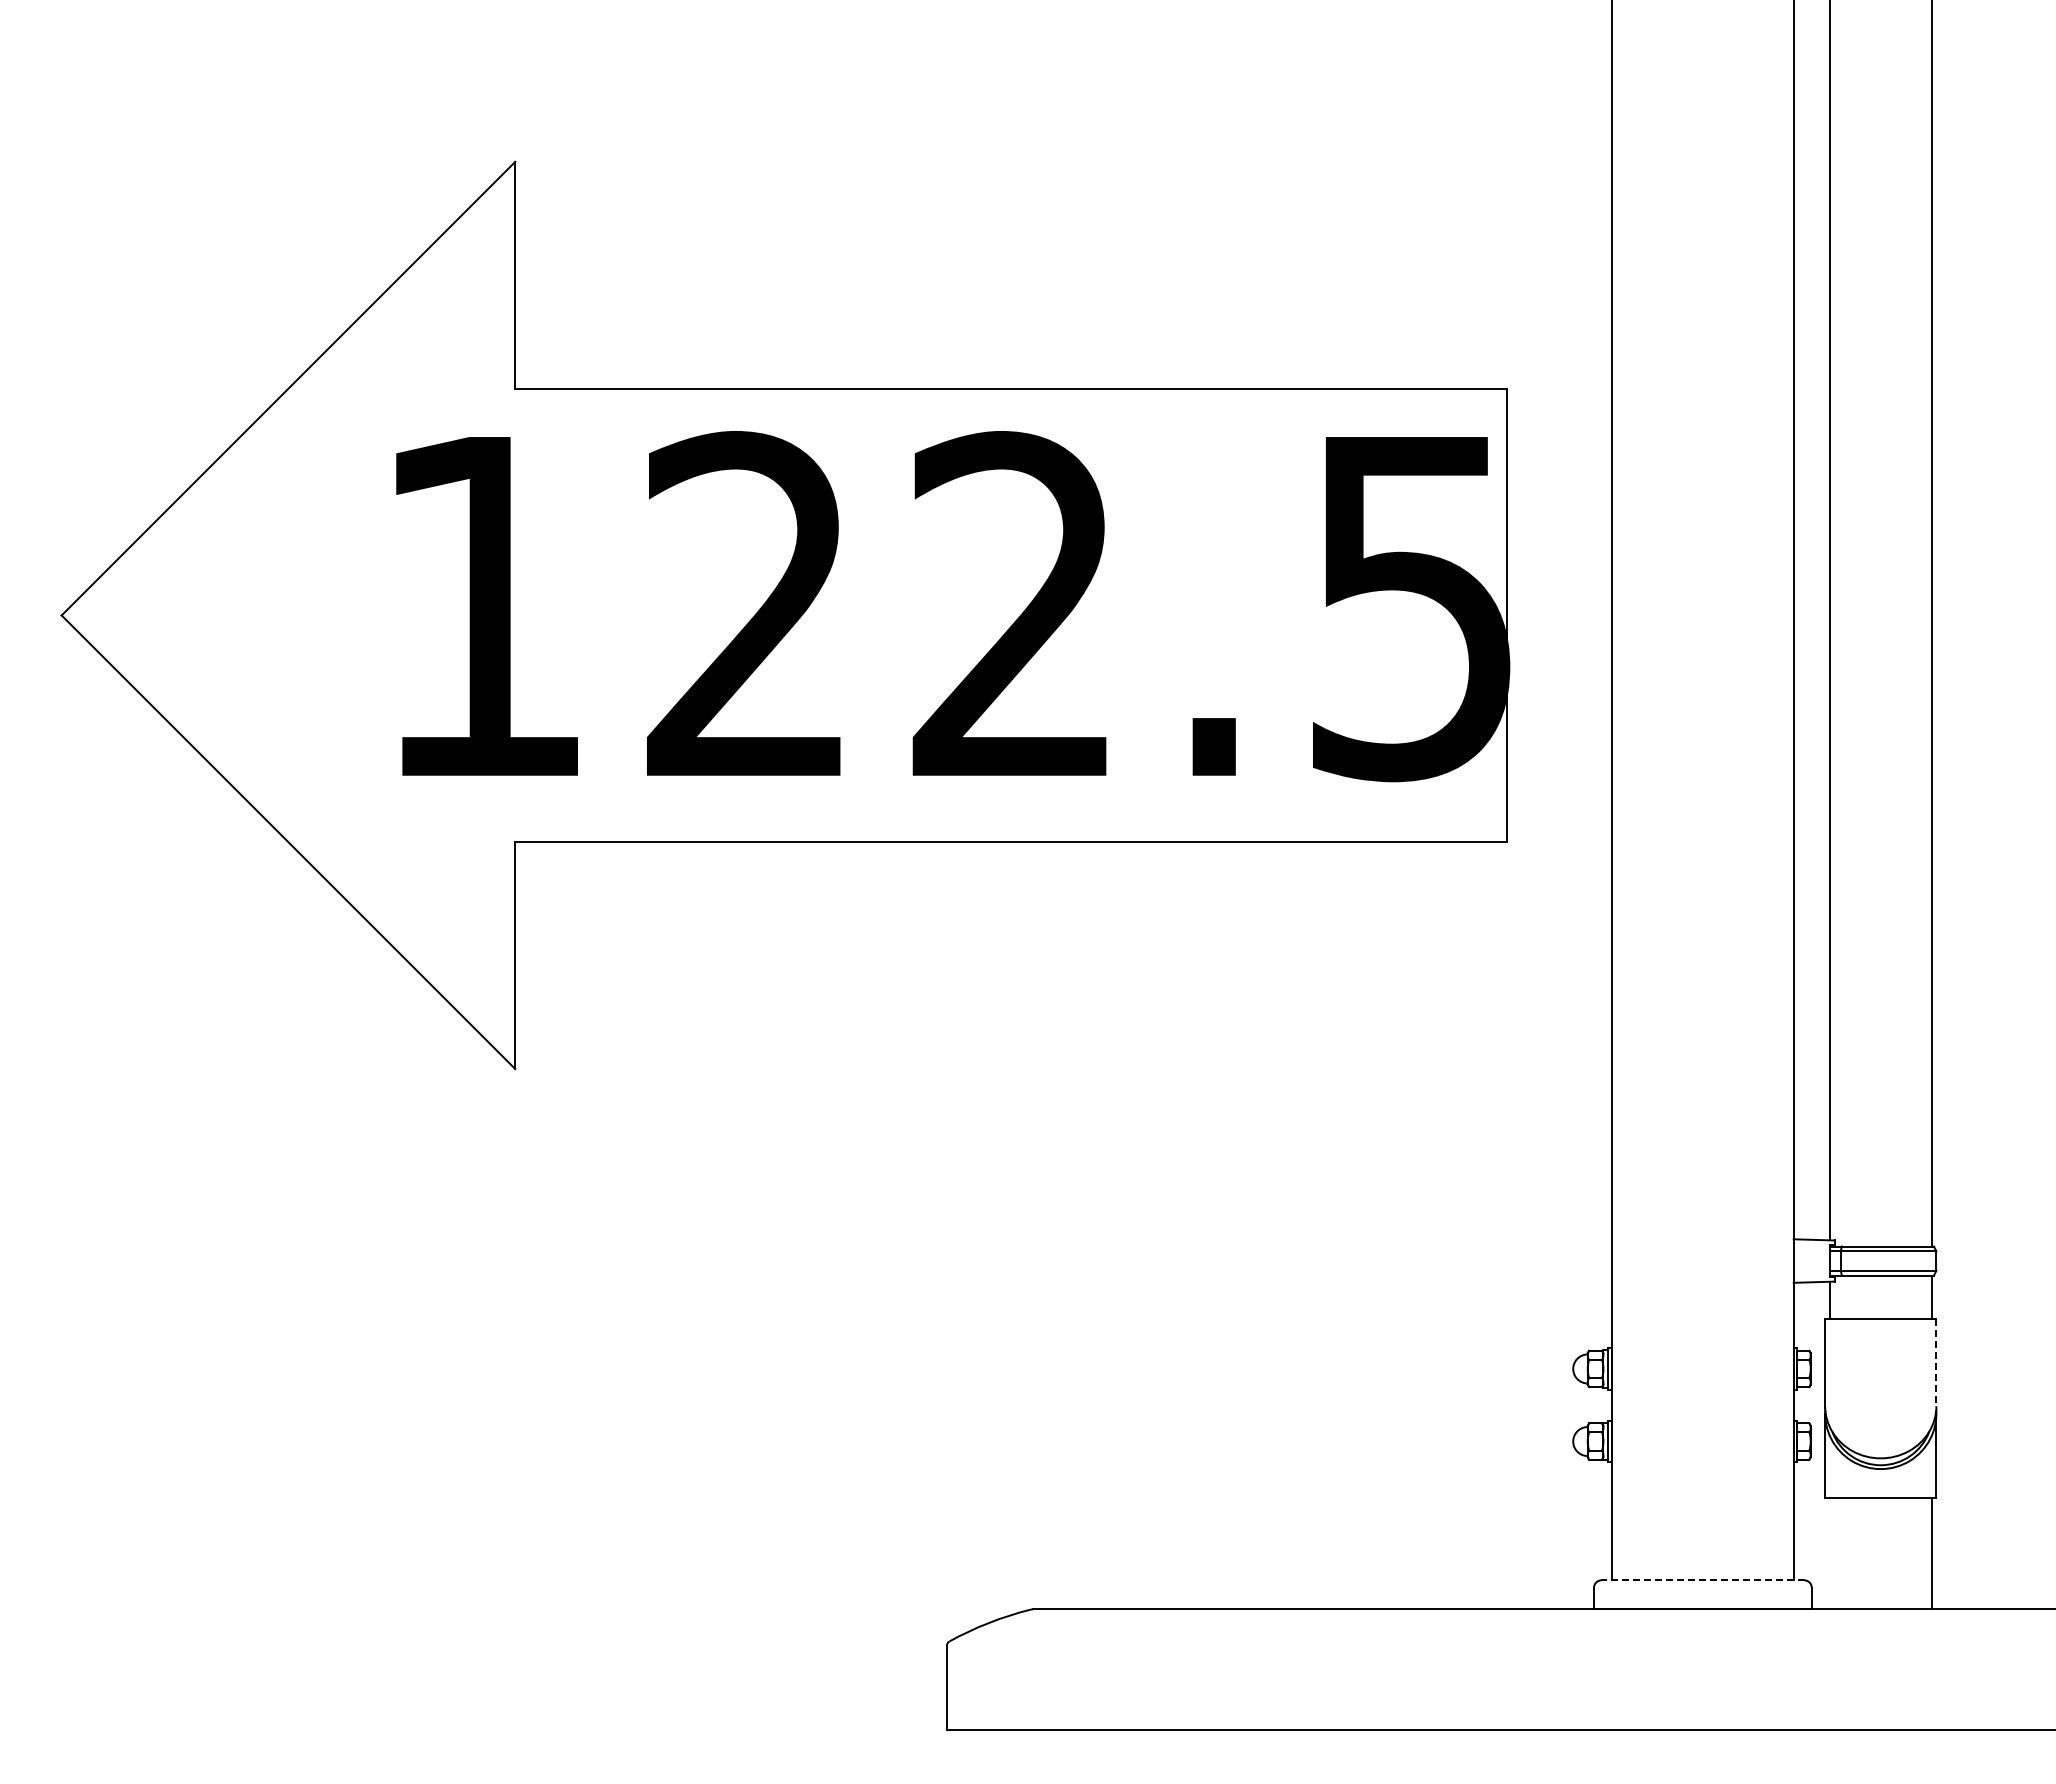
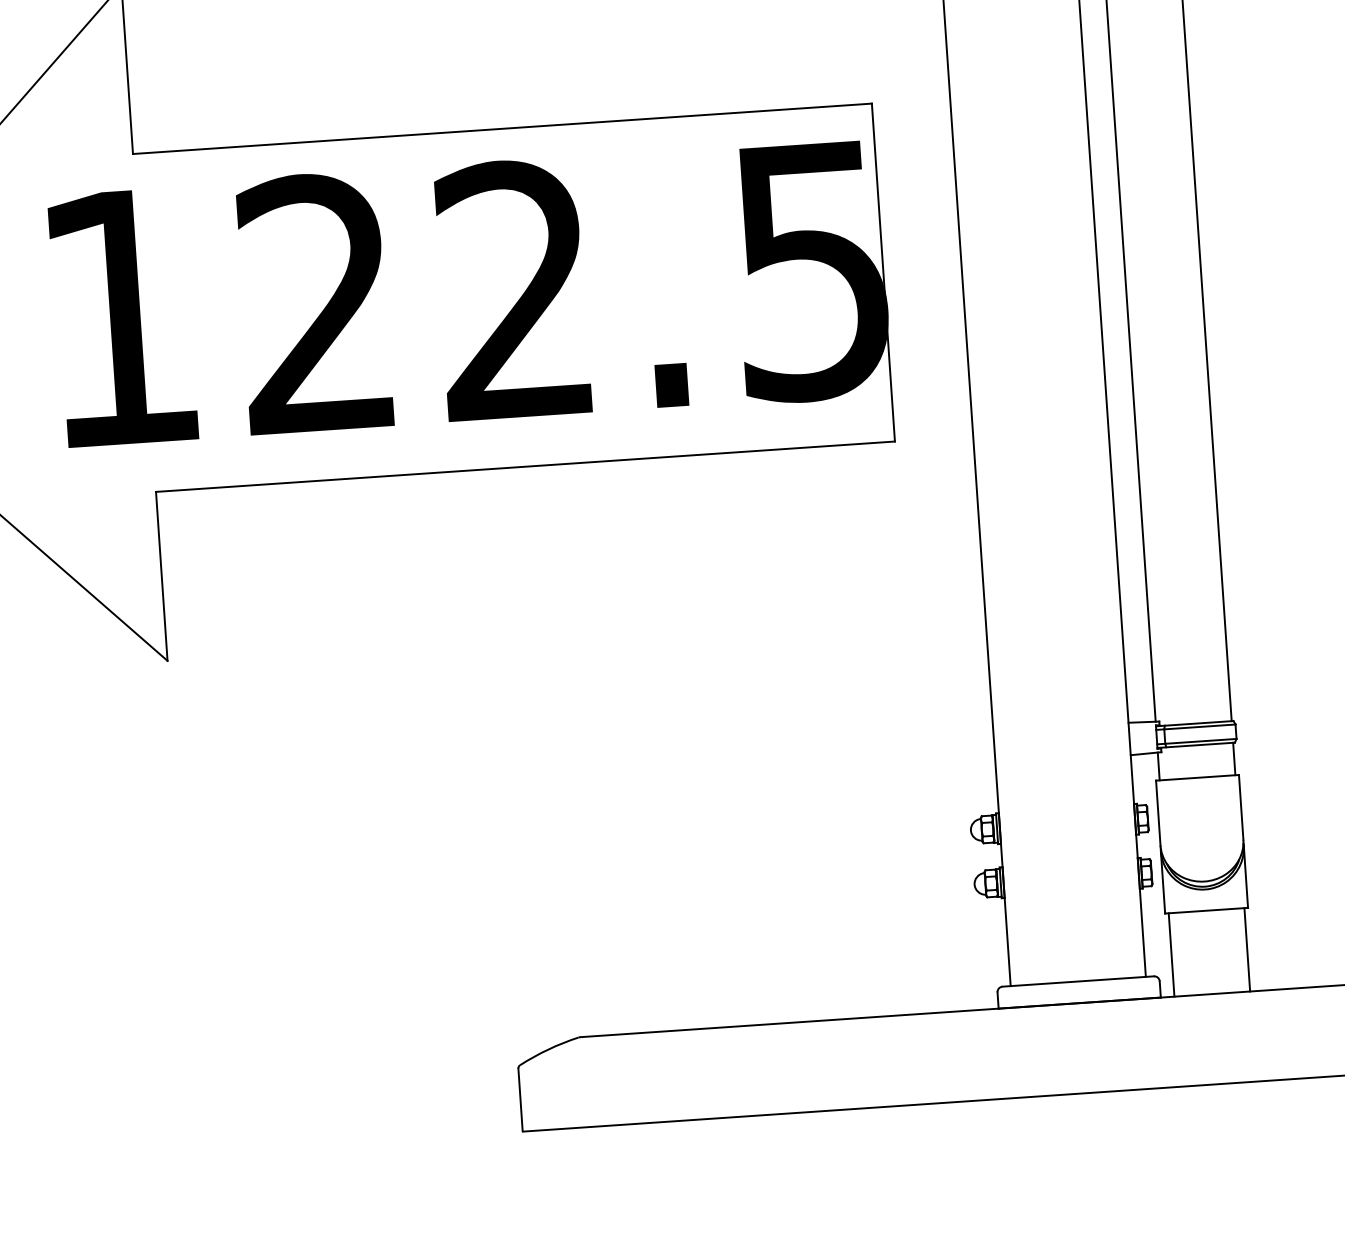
line: (1936, 1362) -> (1241, 807), dashed -> solid
line: (1829, 1553) -> (1171, 955), added
line: (1702, 1580) -> (1077, 981), dashed -> solid

